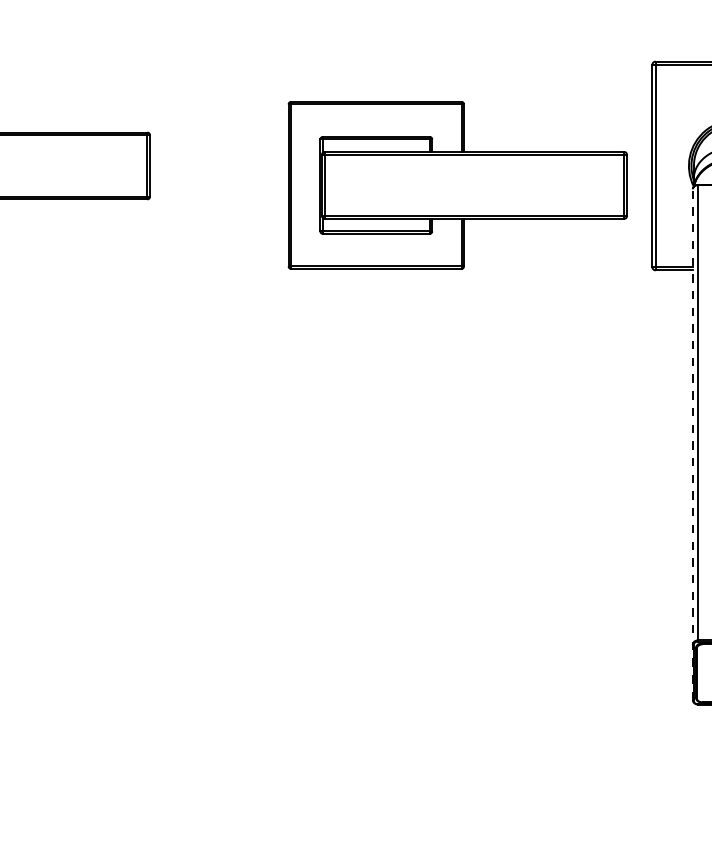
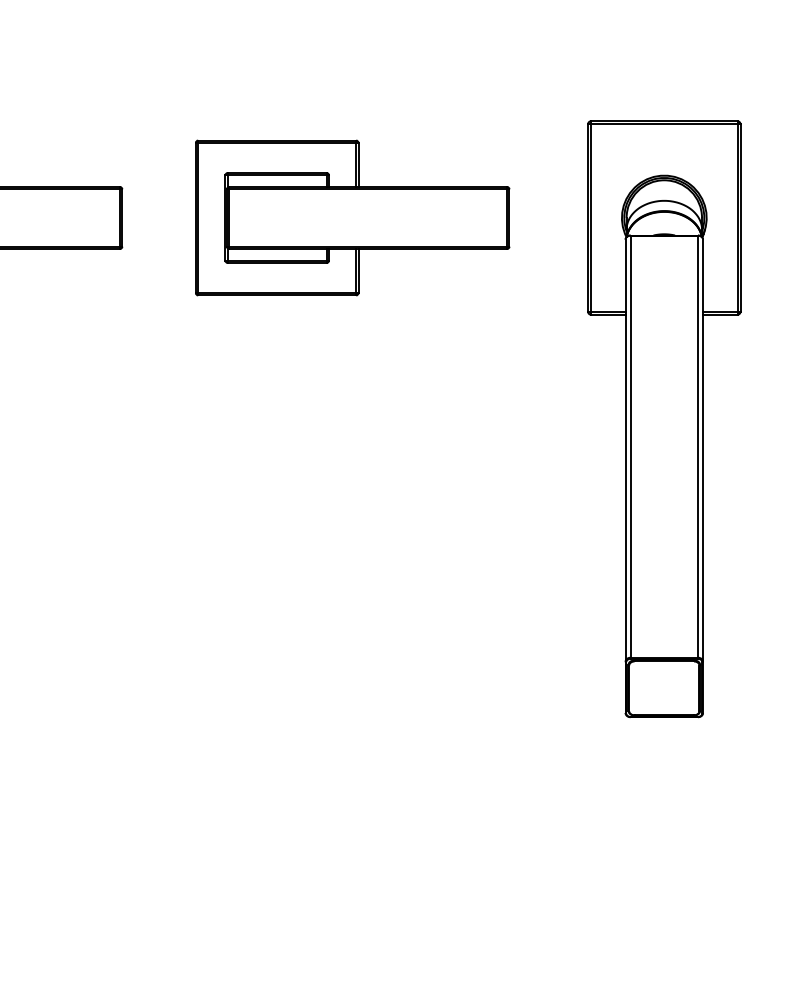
part: (457, 184) -> (352, 217), moved
line: (692, 444) -> (625, 476), dashed -> solid

